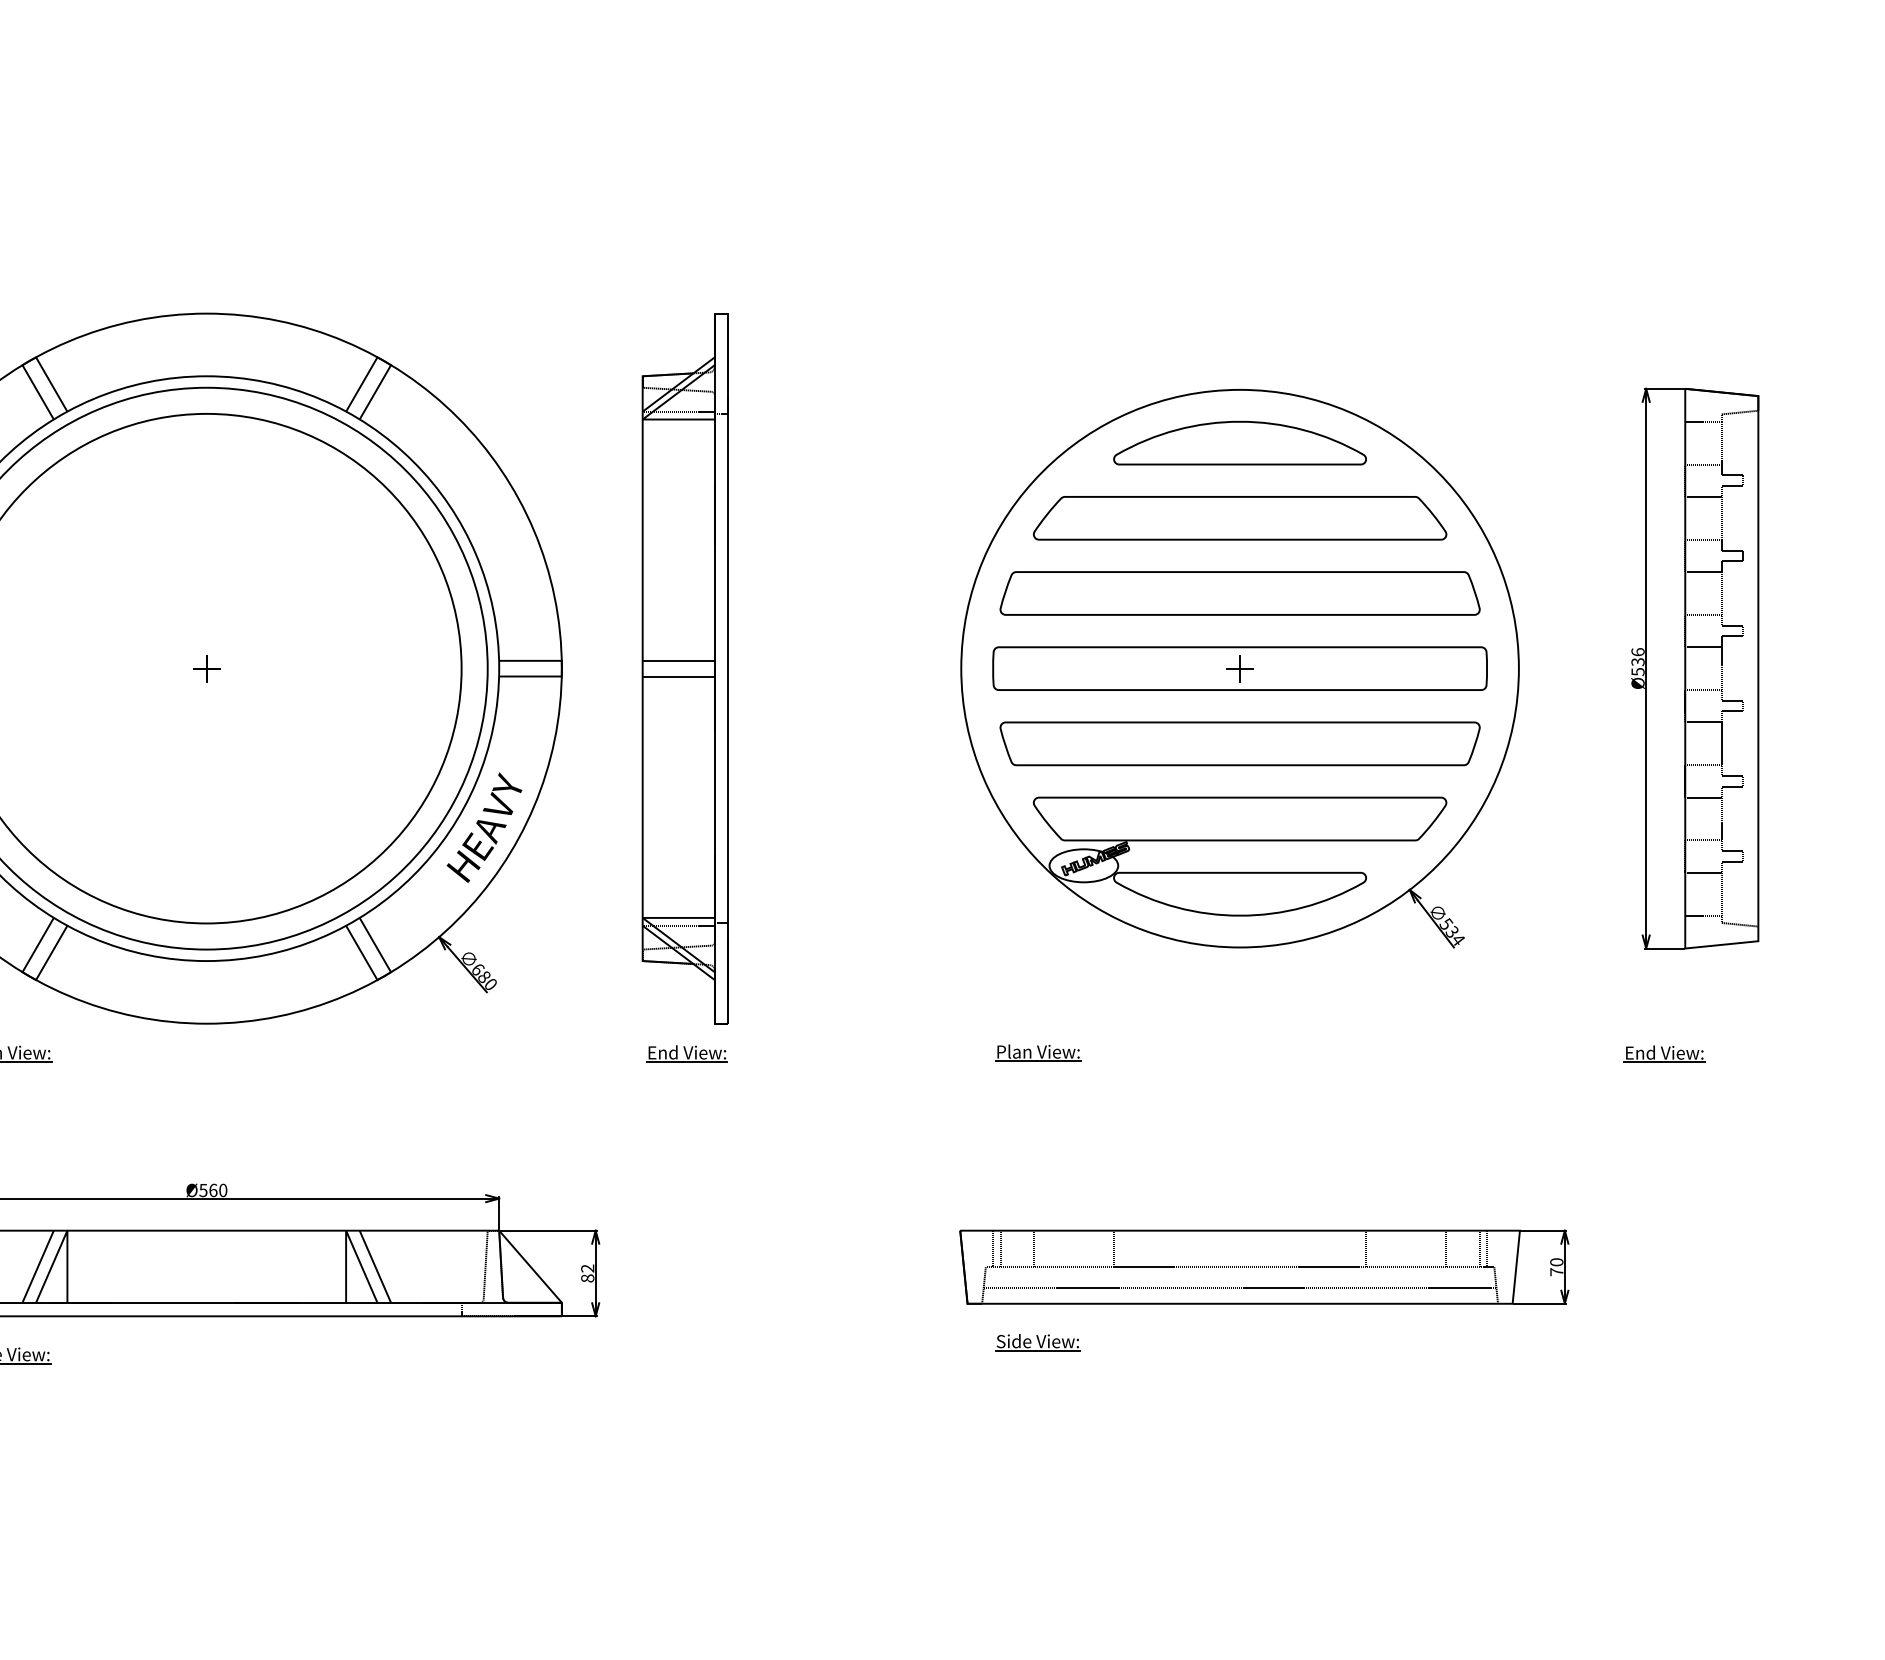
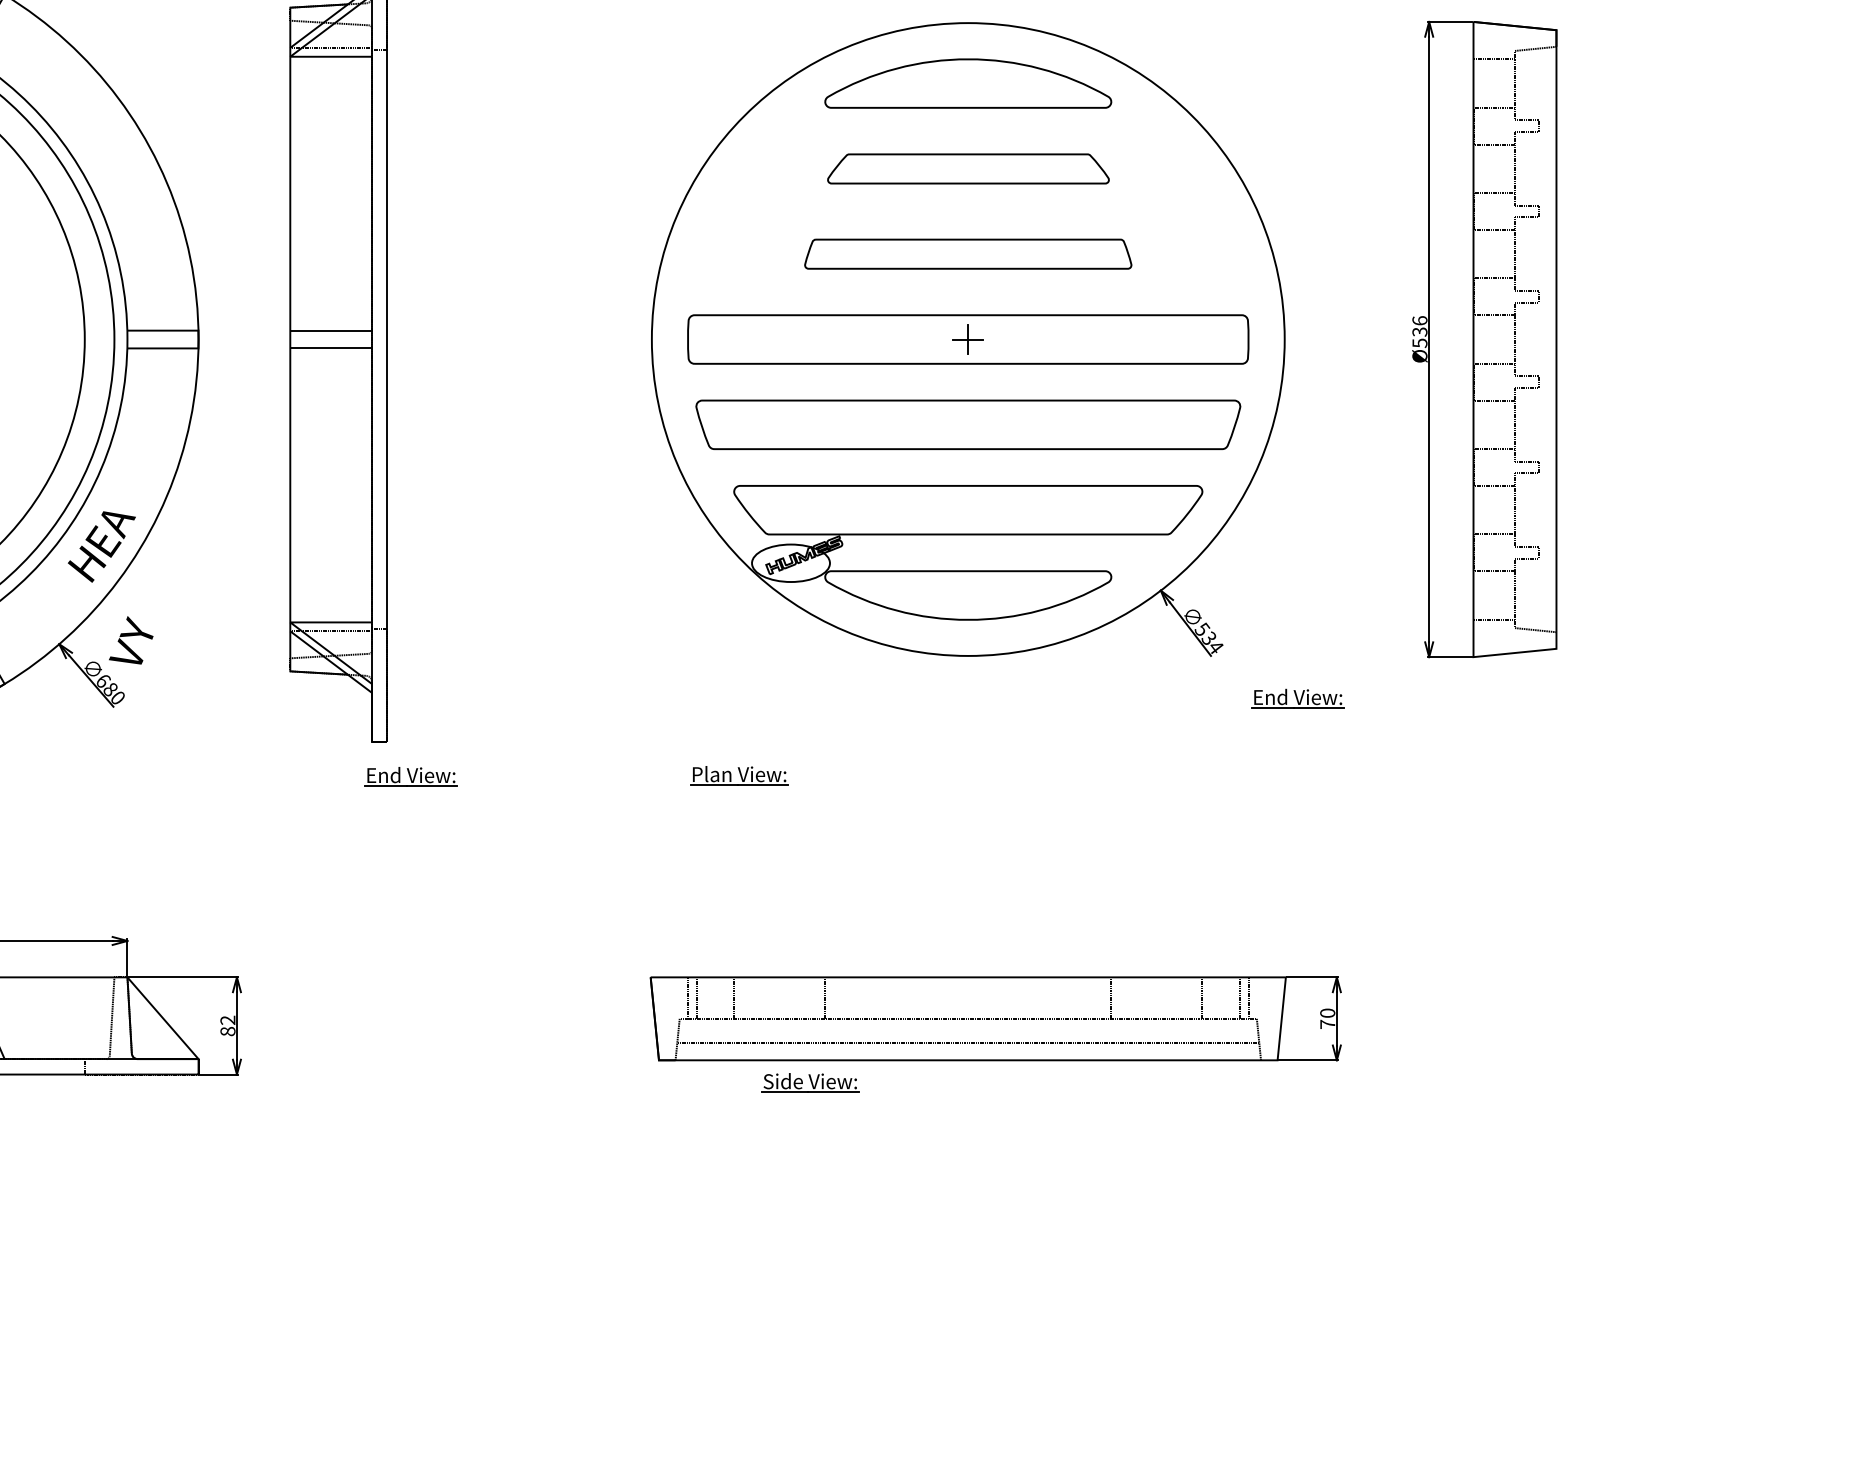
part: (1240, 518) -> (968, 169), size x0.6
part: (1239, 593) -> (967, 254), size x0.6
text: (502, 793) -> (131, 640), moved
part: (686, 1053) -> (410, 776), moved
part: (1664, 1053) -> (1297, 697), moved
part: (1037, 1342) -> (809, 1082), moved

